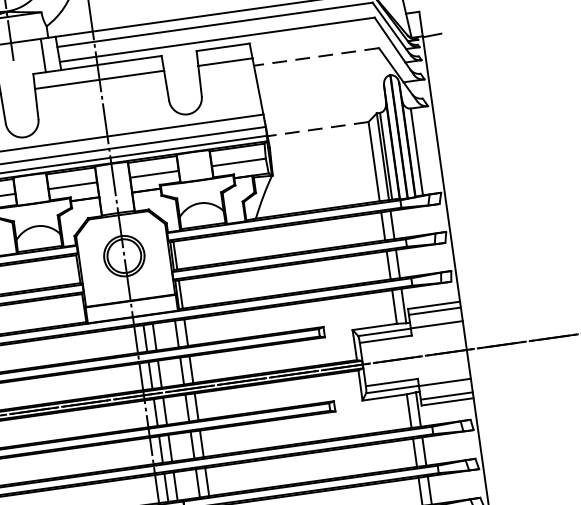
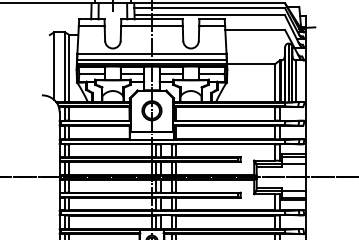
line: (317, 57) -> (255, 30), dashed -> solid
line: (316, 130) -> (250, 64), dashed -> solid

